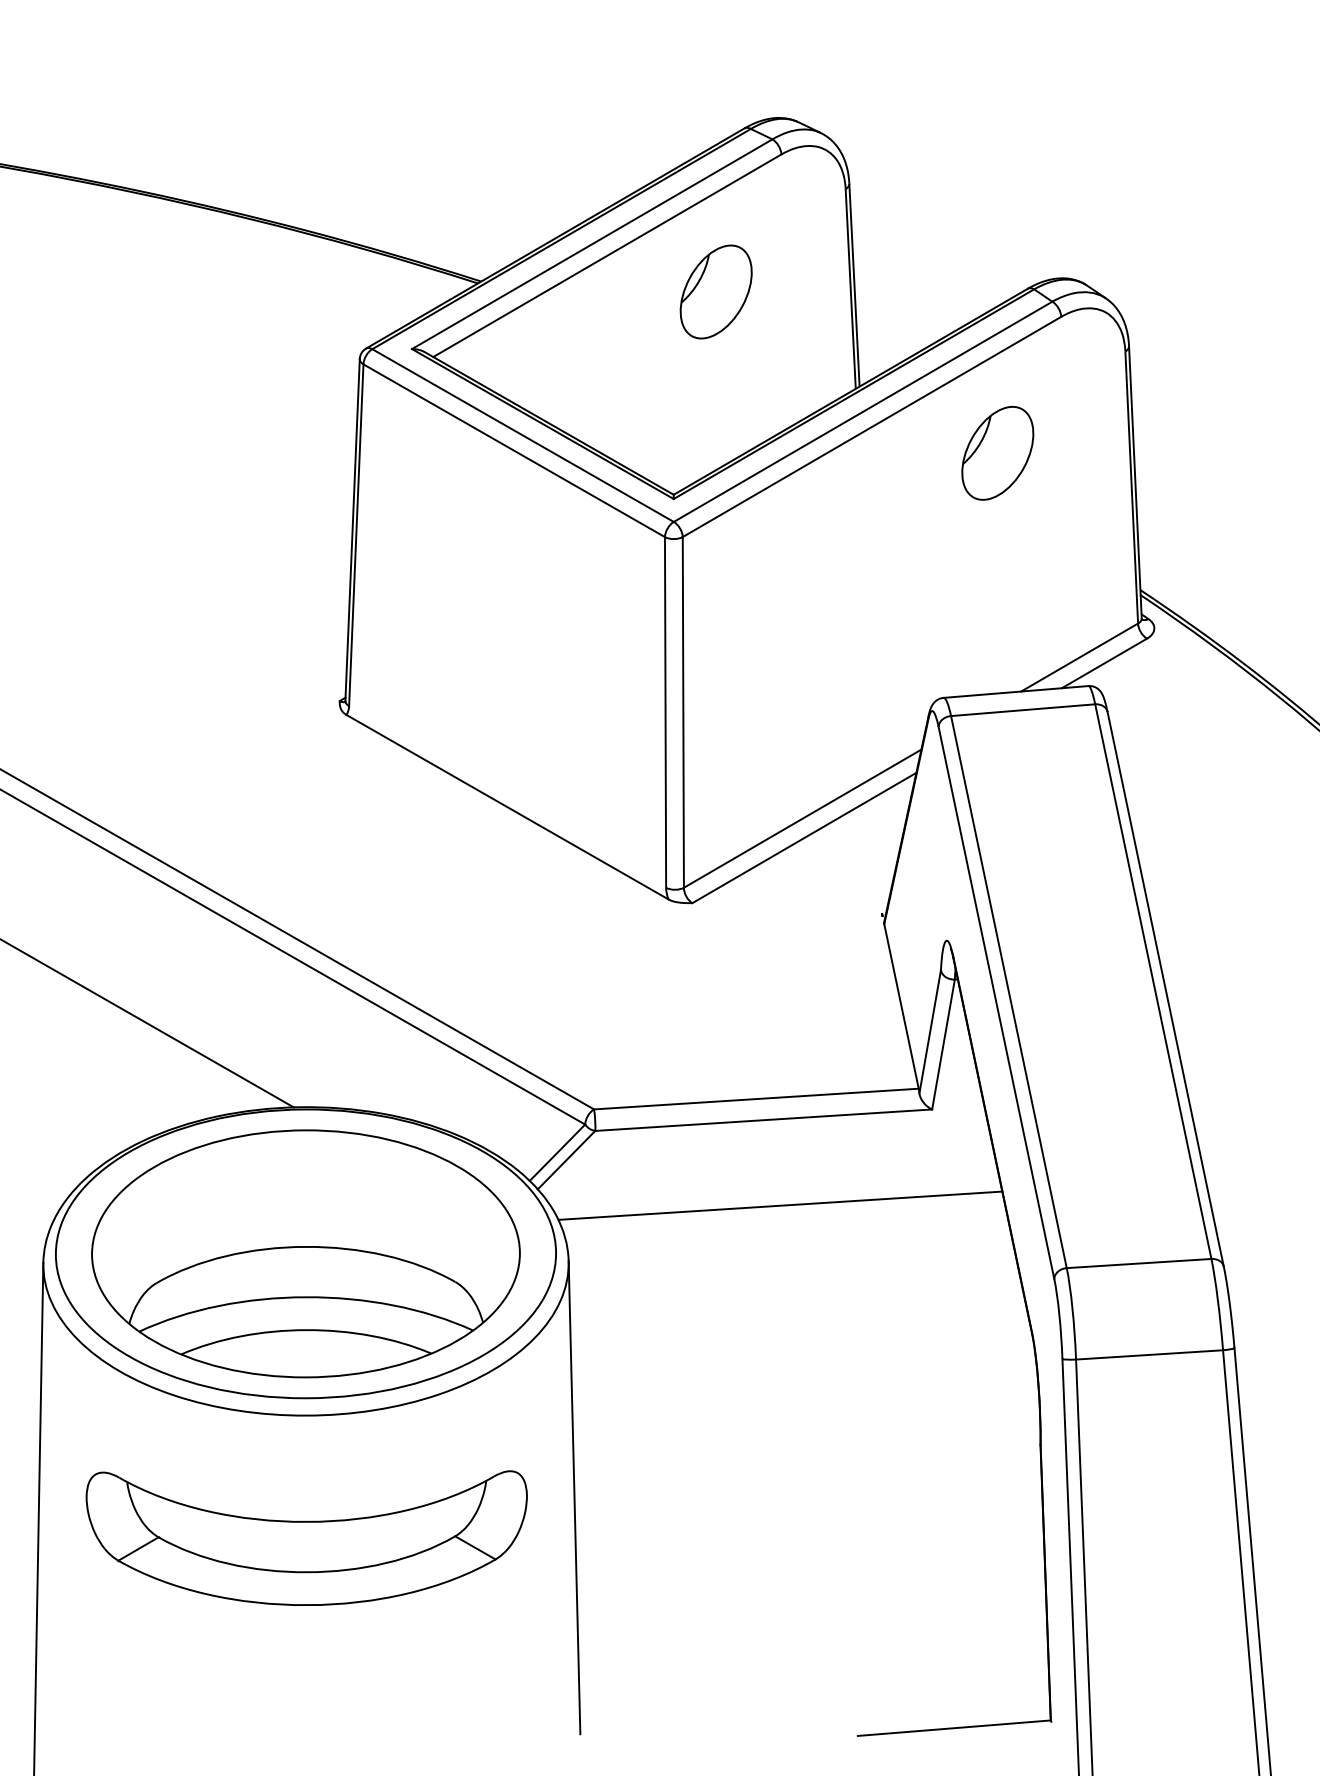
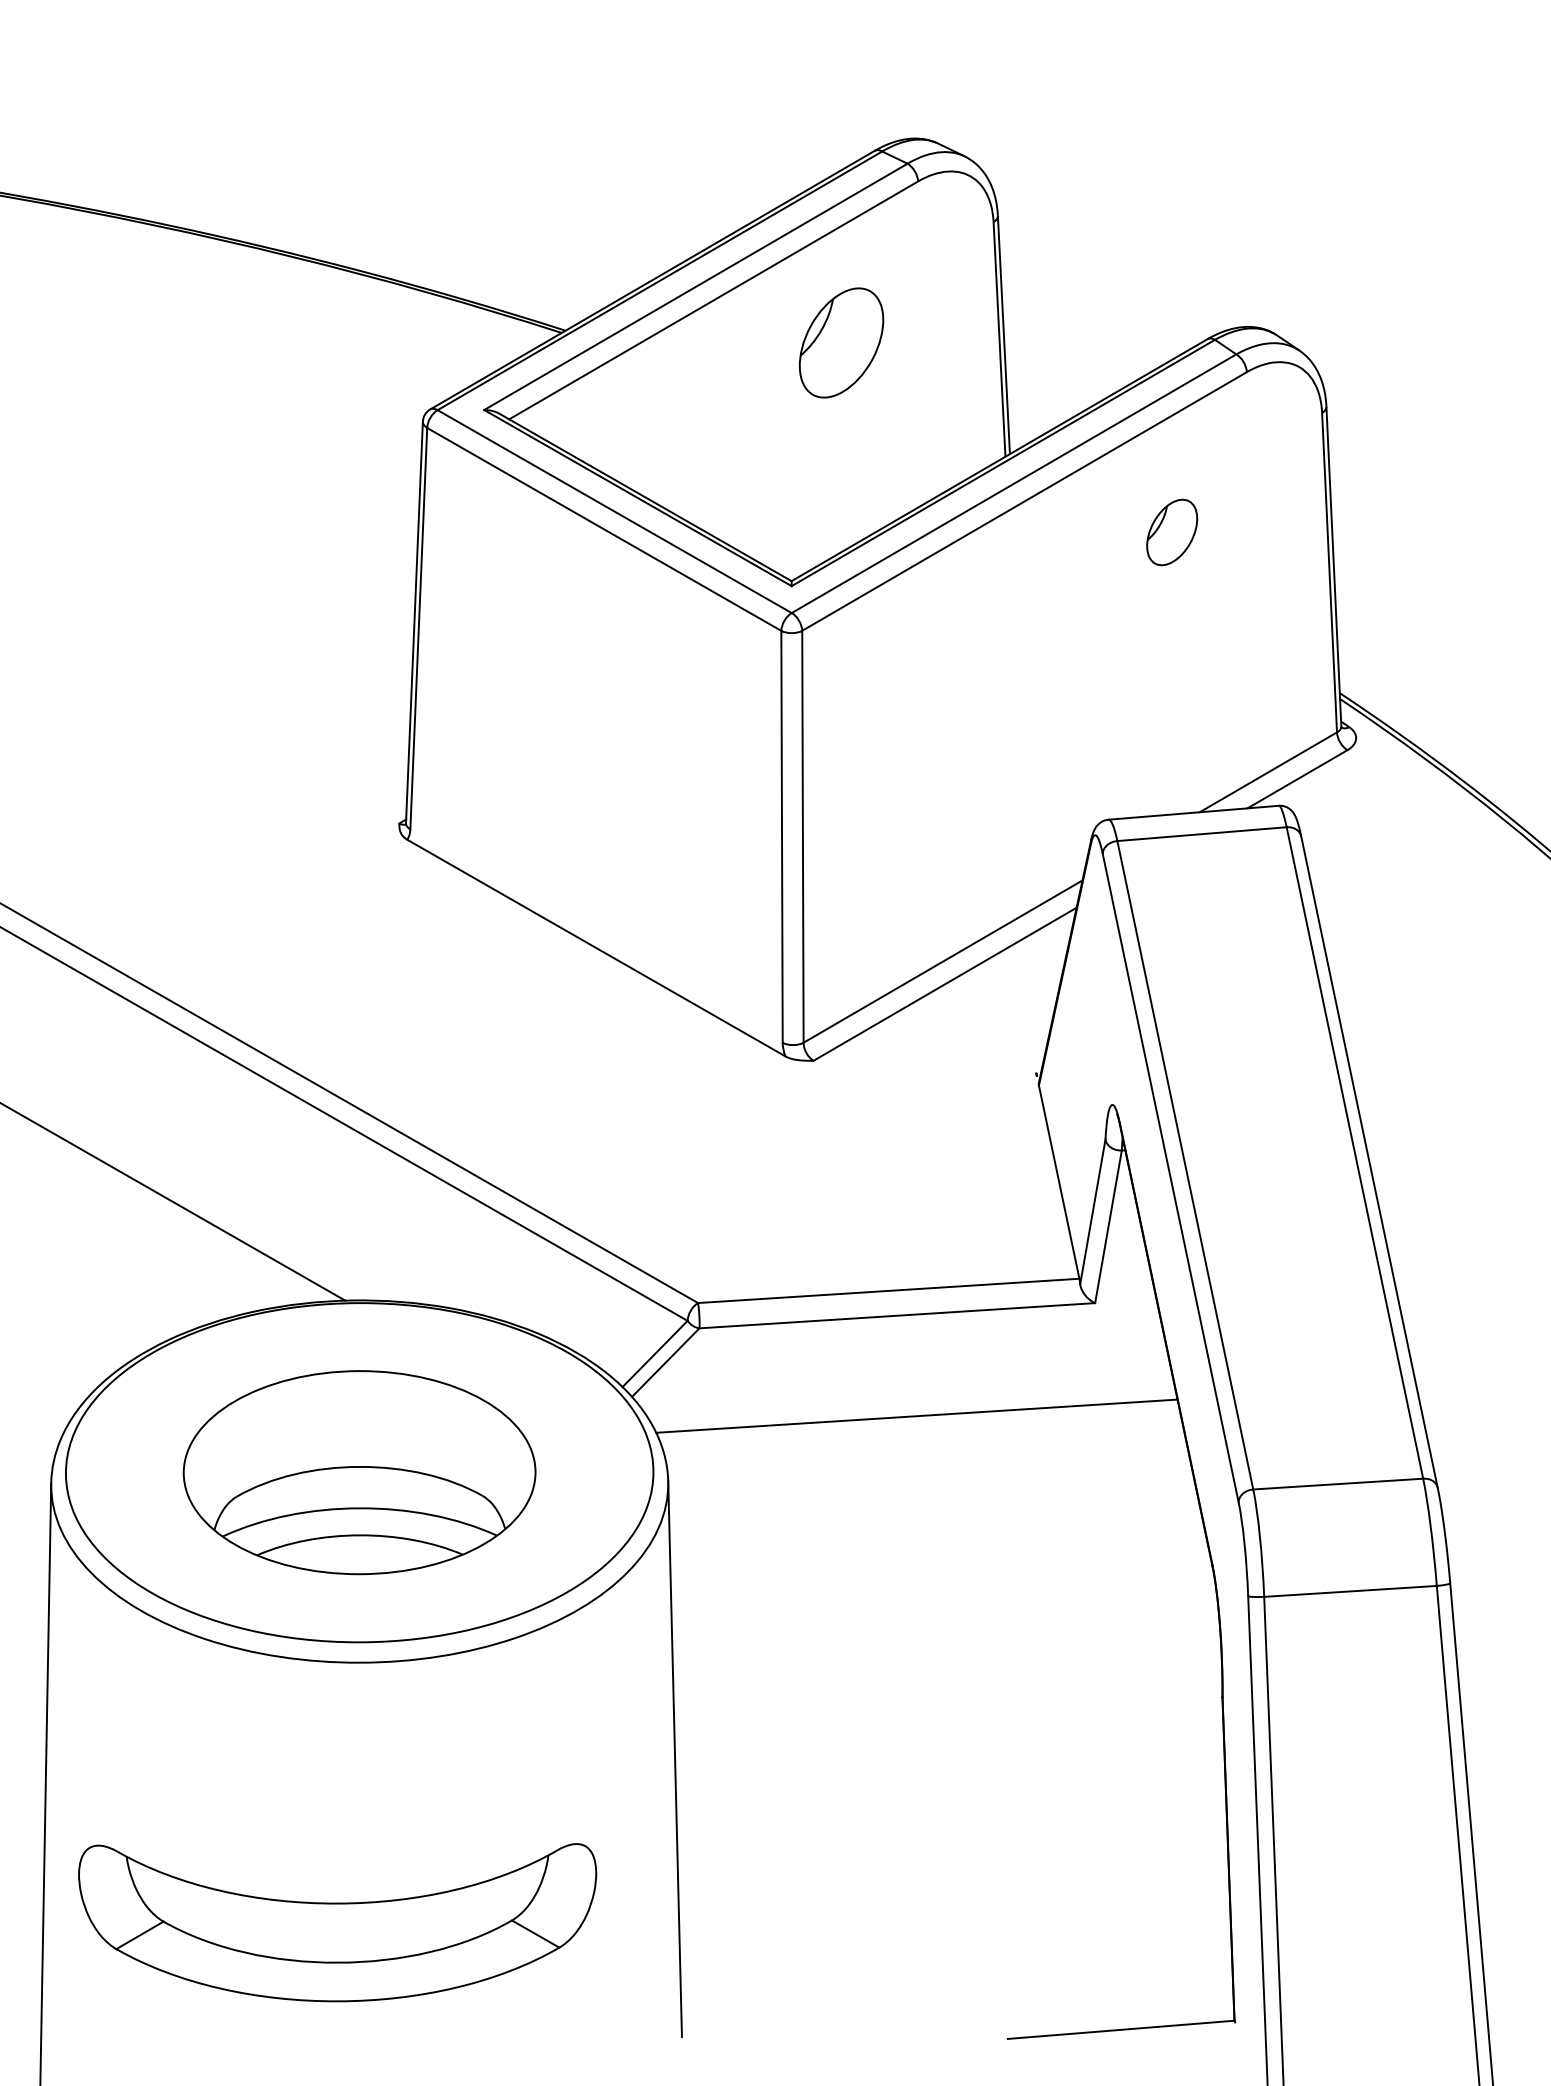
part: (997, 453) -> (1171, 532), size x0.6
part: (305, 1253) -> (359, 1472), size x0.7
part: (306, 1538) -> (337, 1922), moved

